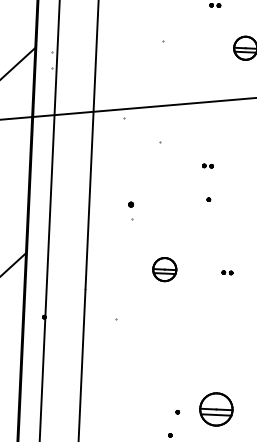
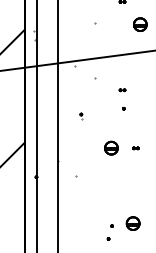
part: (131, 210) -> (81, 116), size x0.62
part: (164, 268) -> (111, 147), moved
part: (215, 409) -> (132, 223), size x0.71

